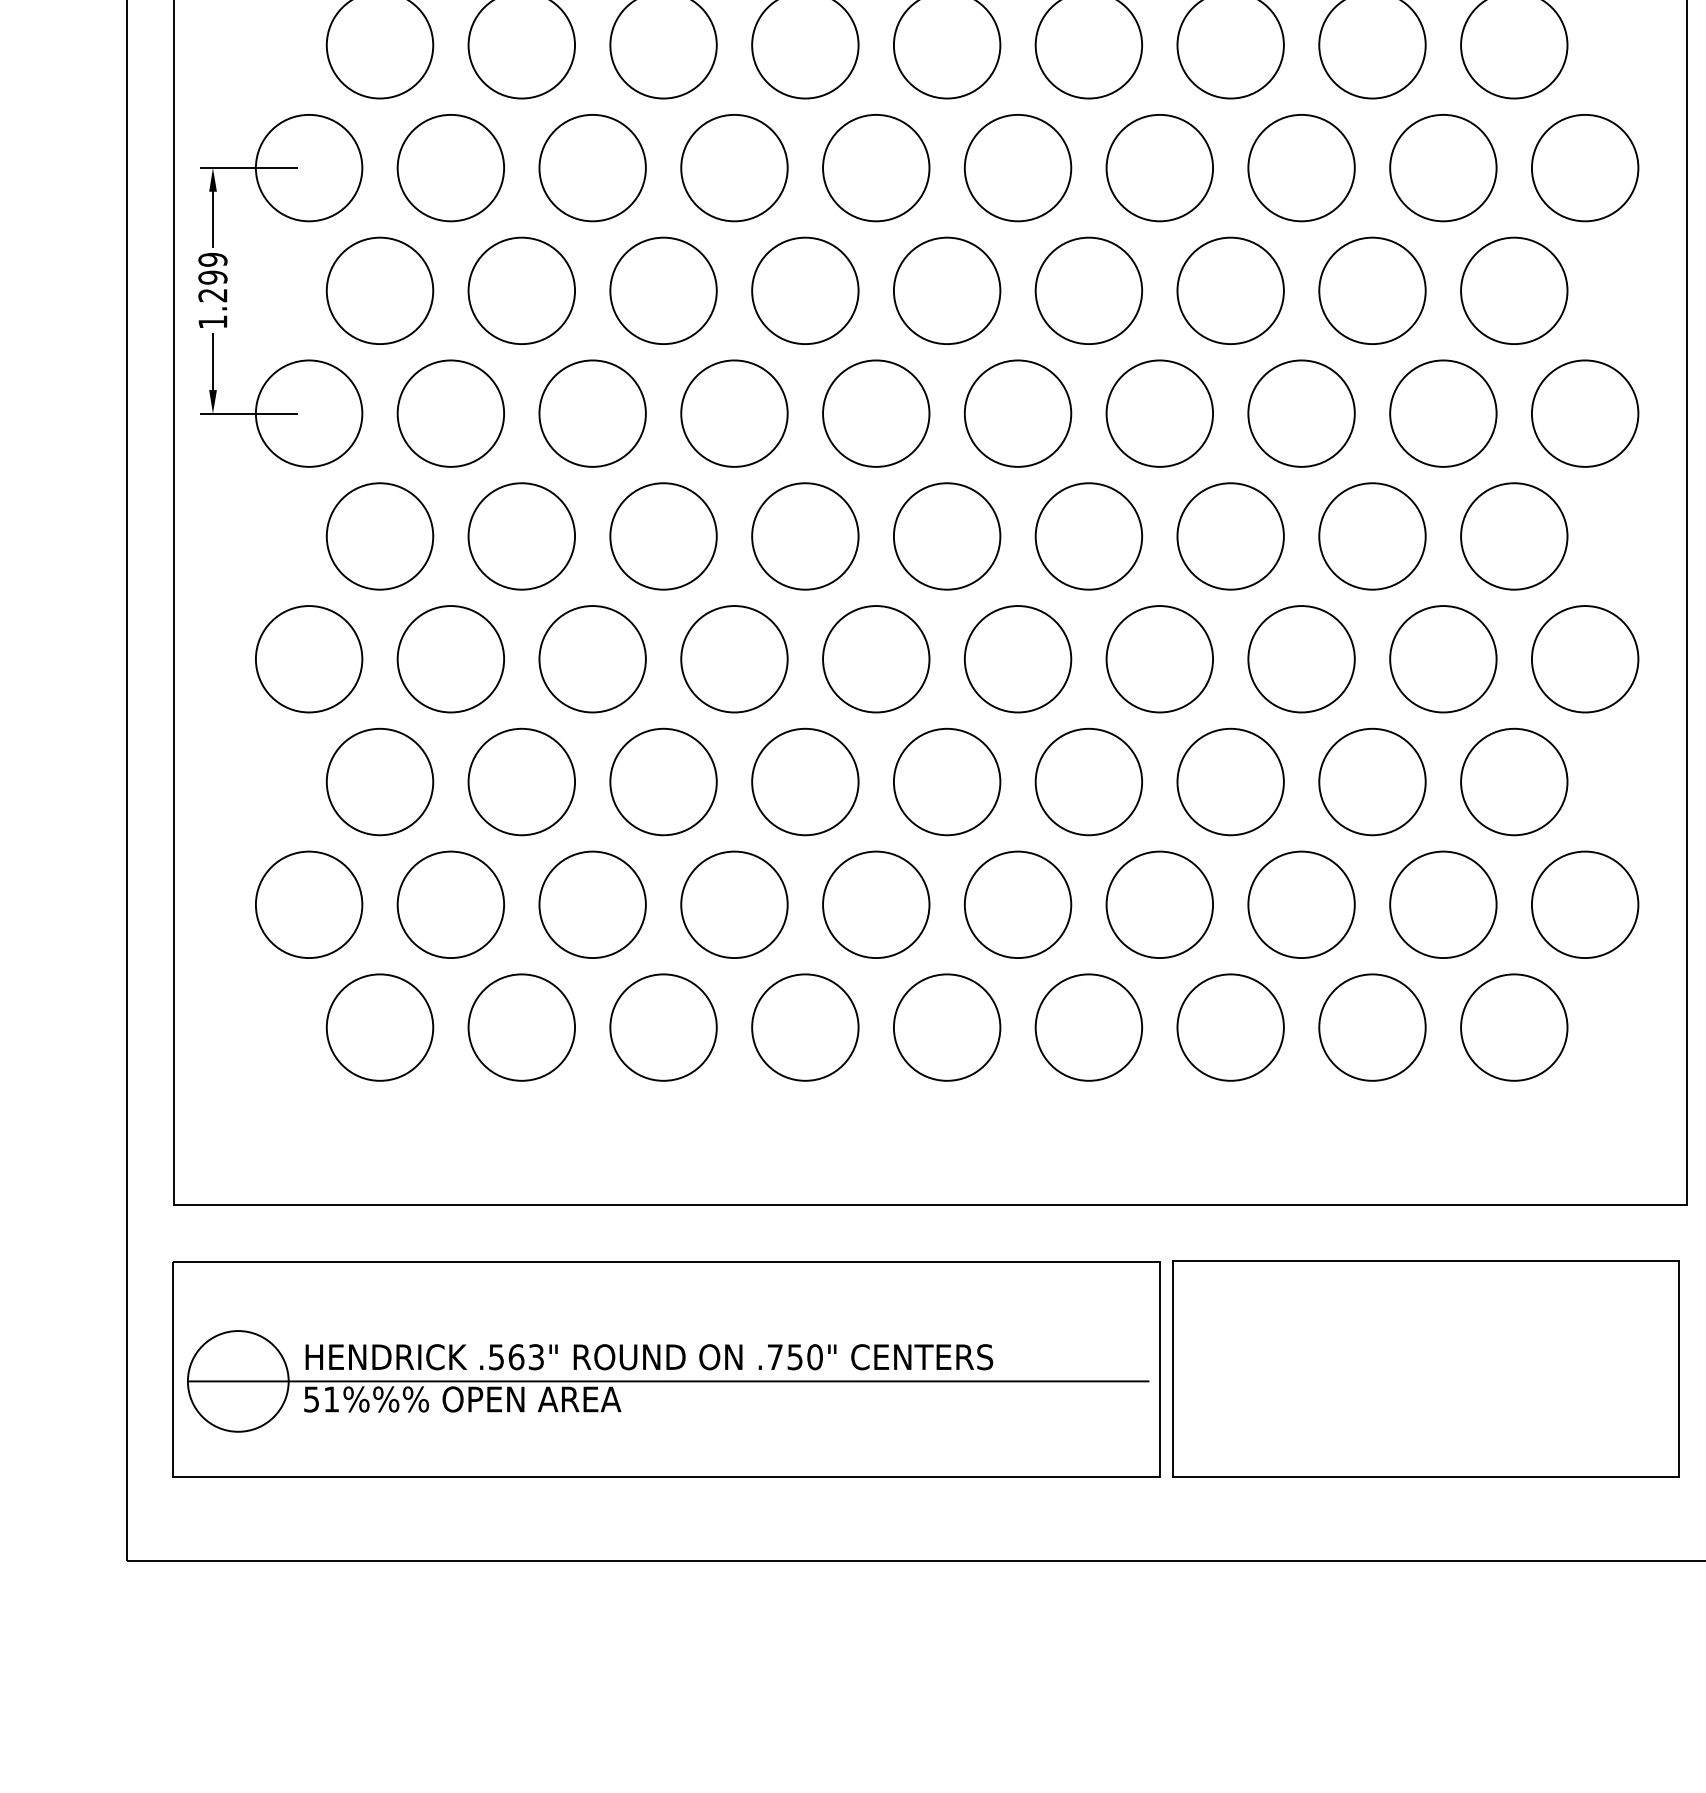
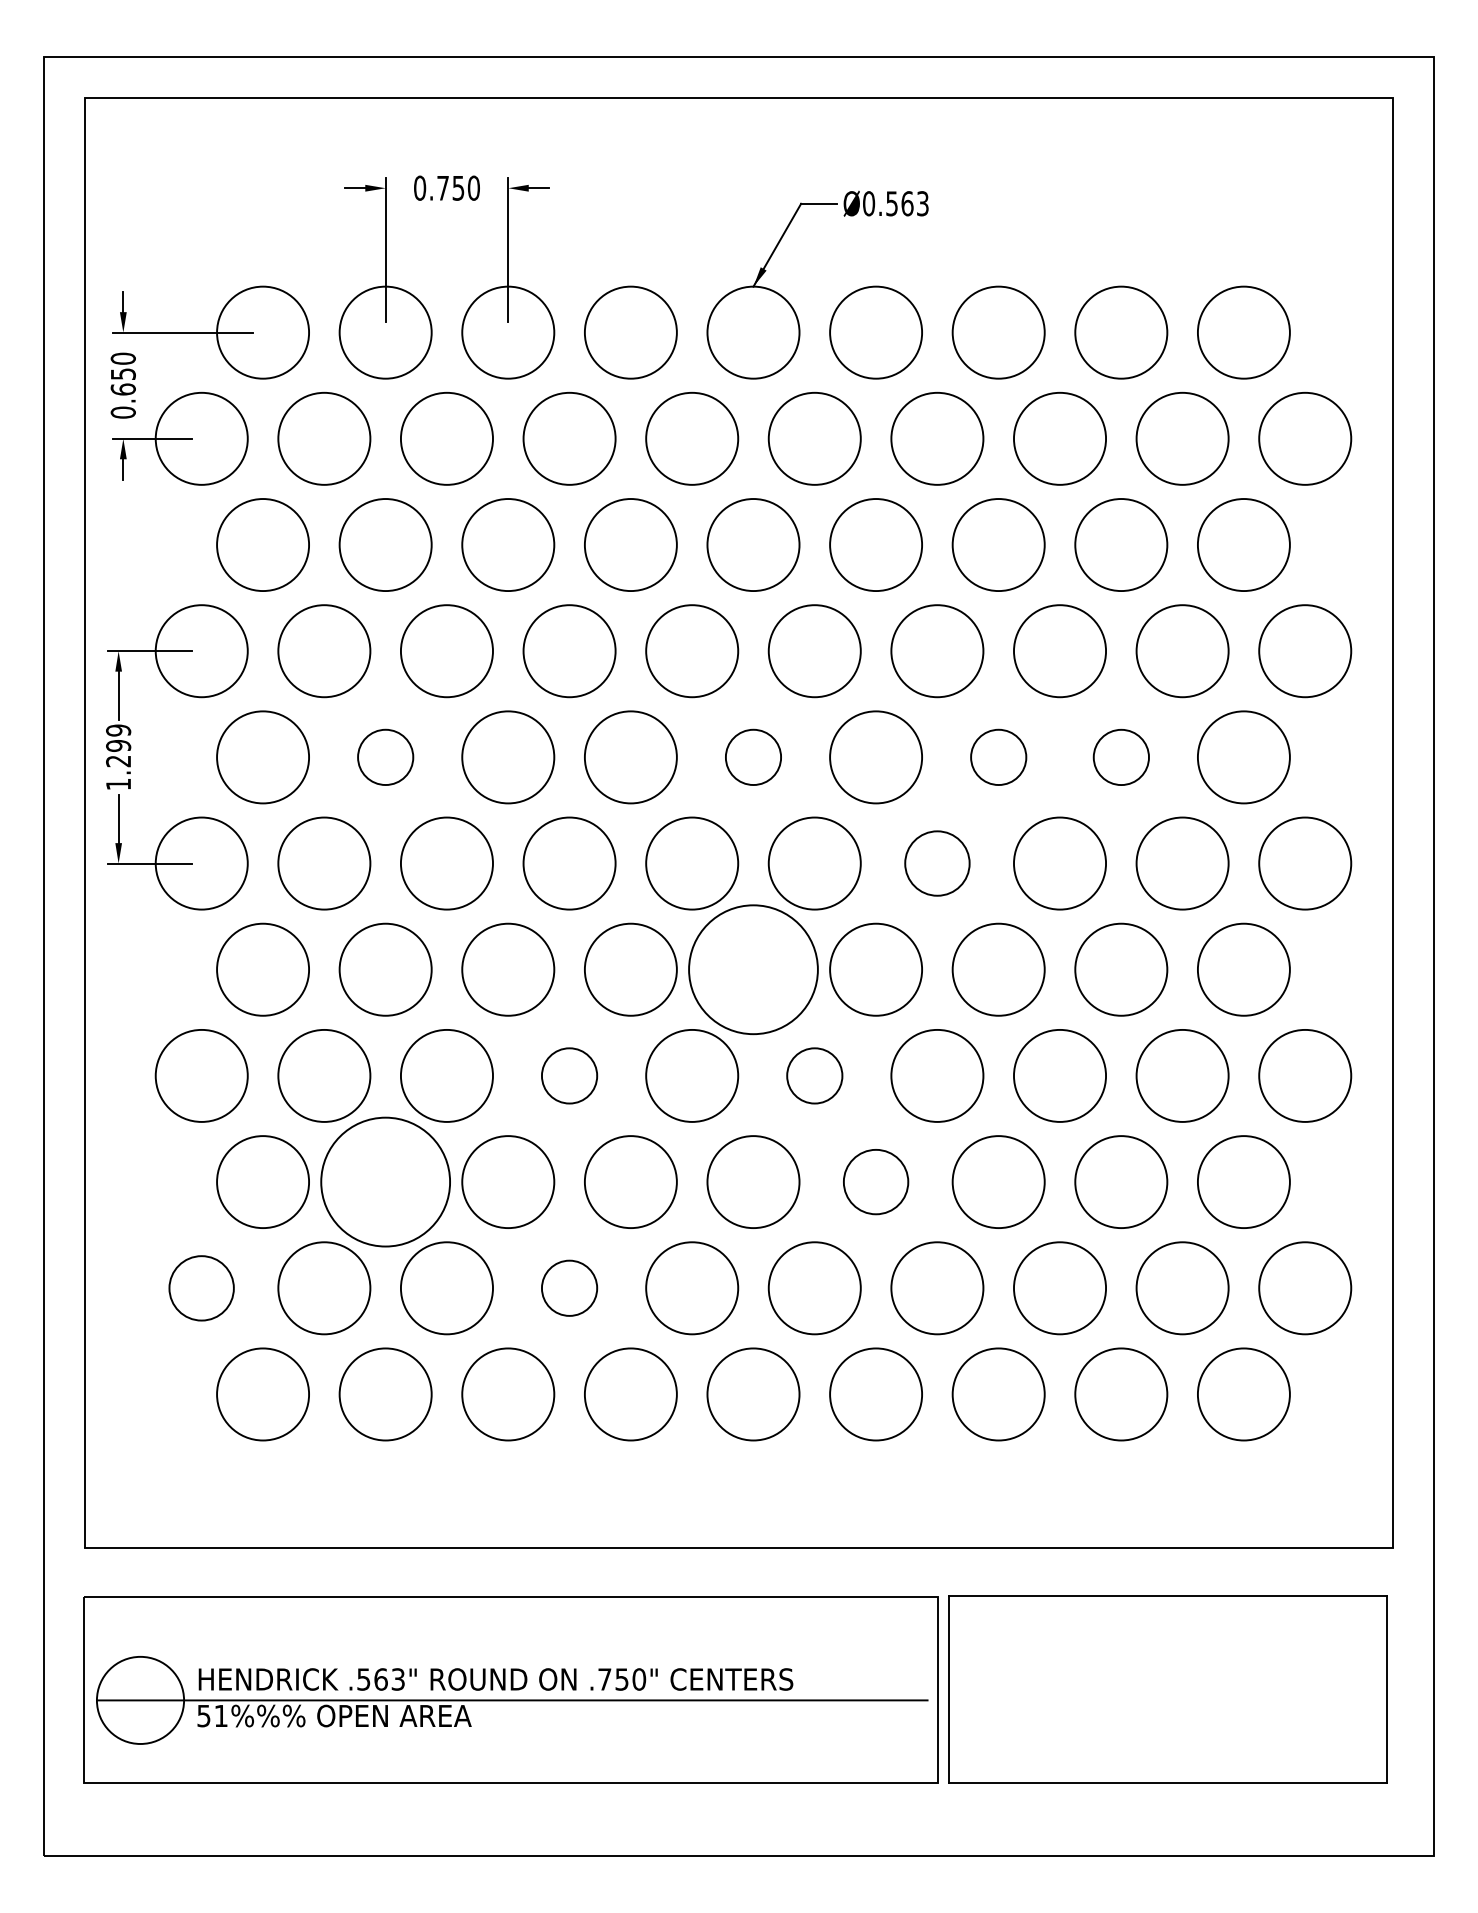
circle: (521, 291) -> (385, 757), size x0.6
circle: (947, 291) -> (753, 757), size x0.6
circle: (1230, 291) -> (998, 757), size x0.6
circle: (1372, 291) -> (1121, 757), size x0.6
circle: (1159, 413) -> (937, 863), size x0.7
circle: (947, 536) -> (753, 969), size x1.4
circle: (734, 658) -> (569, 1075), size x0.6
circle: (1017, 658) -> (814, 1075), size x0.6
circle: (1088, 781) -> (875, 1181), size x0.7
circle: (521, 782) -> (385, 1182), size x1.4
circle: (308, 905) -> (201, 1288), size x0.7
circle: (734, 905) -> (569, 1288), size x0.6

